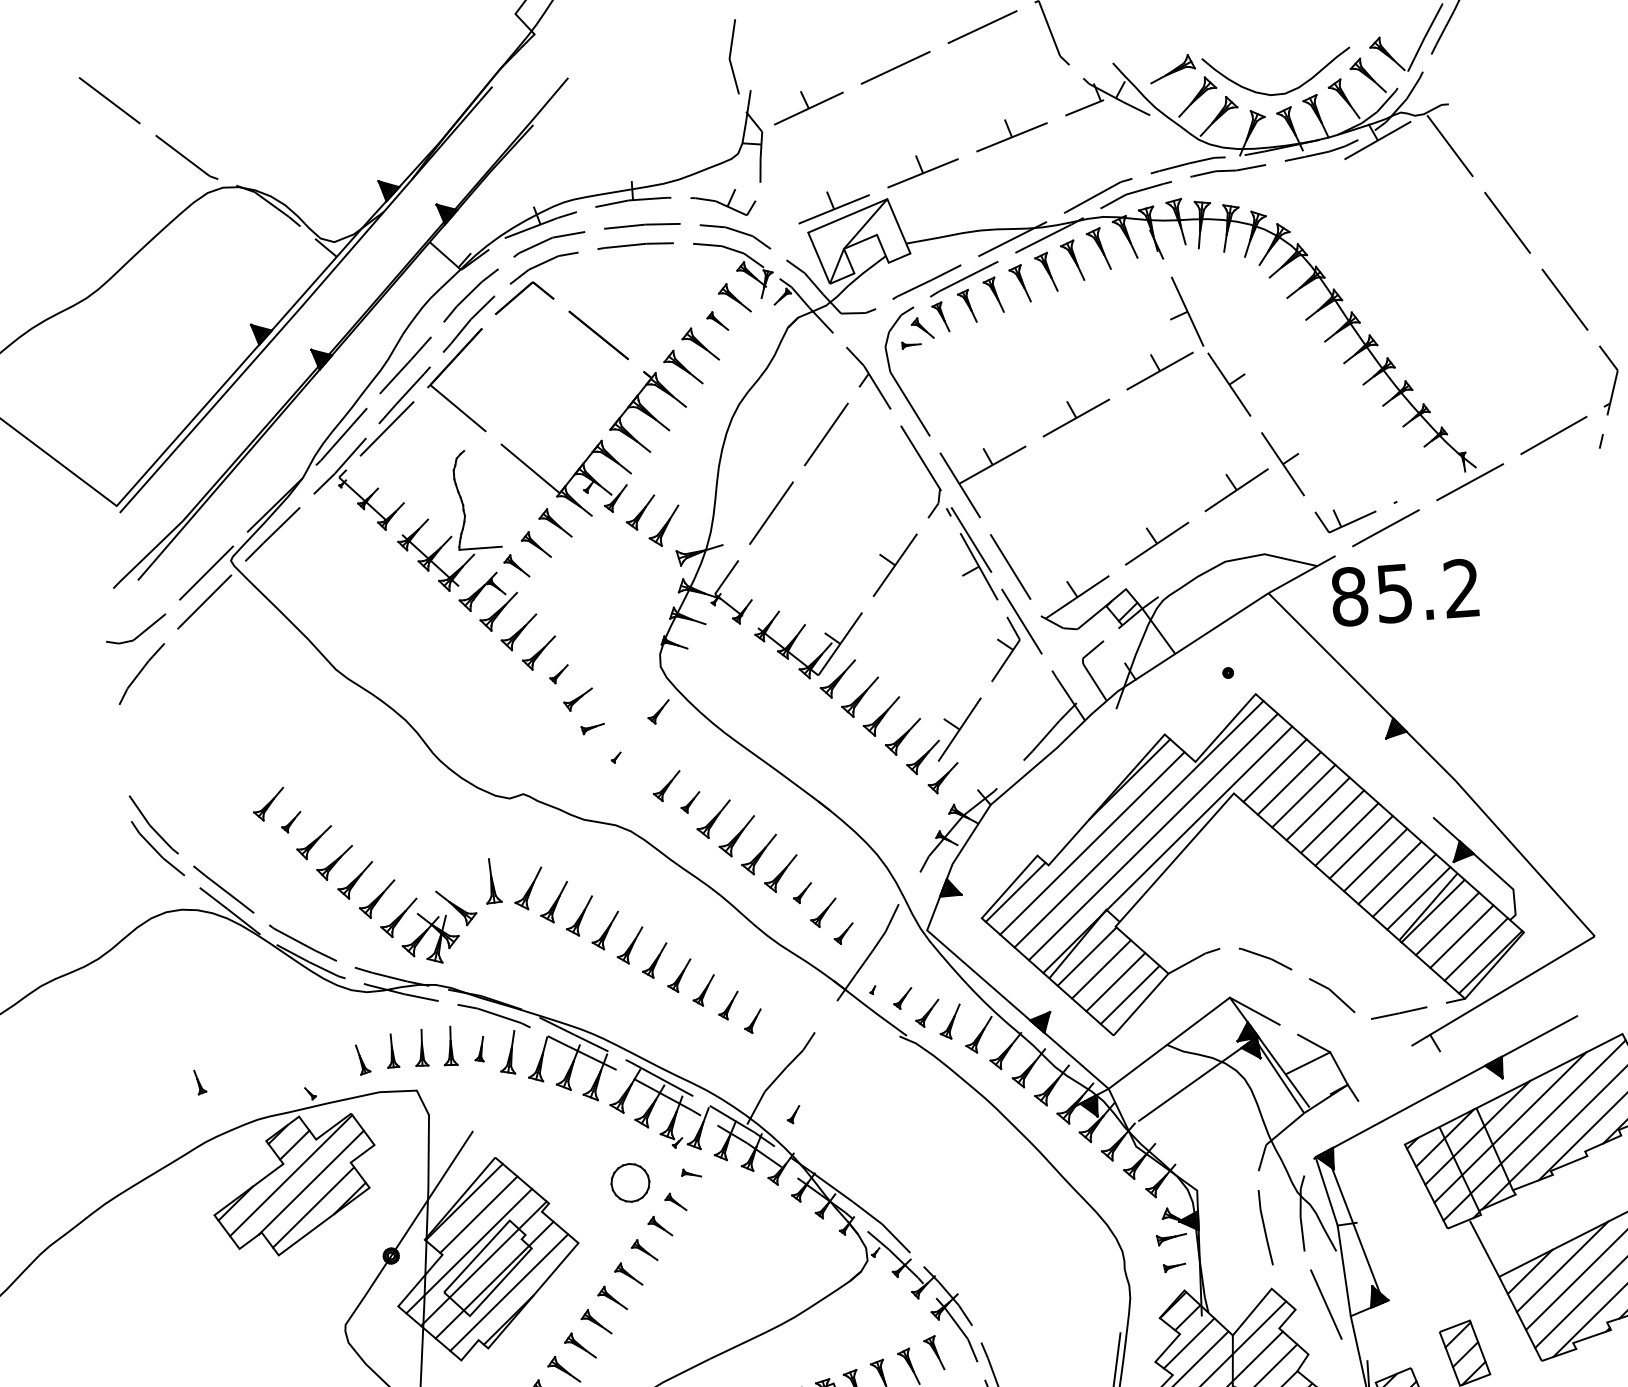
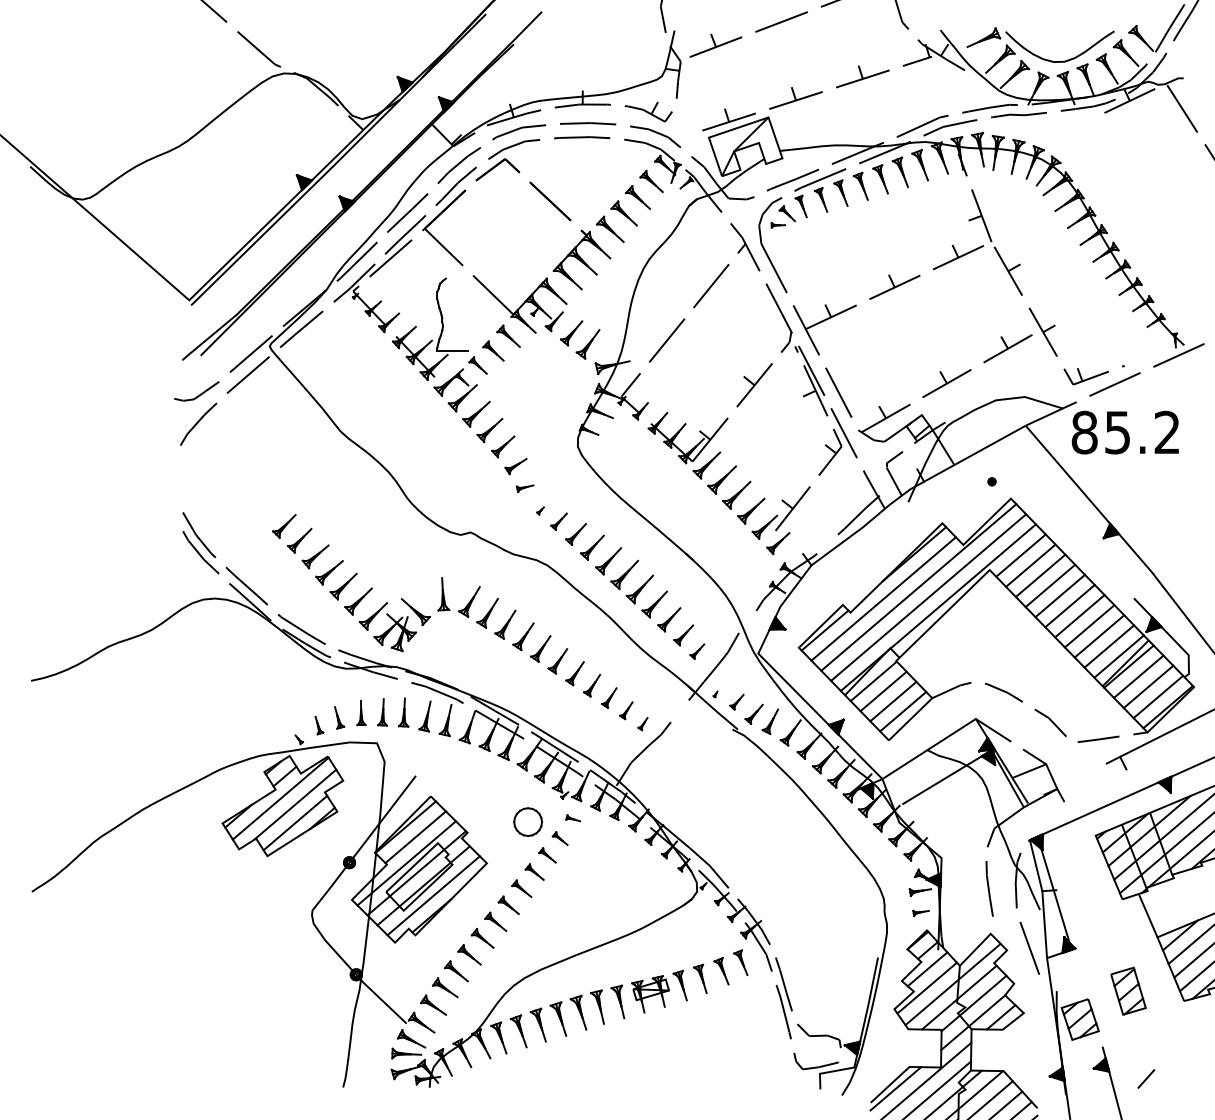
part: (716, 321) -> (637, 197), size x1.67
part: (559, 673) -> (503, 446), size x1.67
part: (657, 711) -> (558, 521), moved
part: (690, 802) -> (592, 547), size x1.67
part: (290, 822) -> (299, 540), size x1.67
part: (802, 892) -> (669, 619), size x1.67
part: (478, 1049) -> (424, 716), size x1.67
part: (200, 1082) -> (319, 725), moved
part: (793, 1115) -> (642, 724), moved

